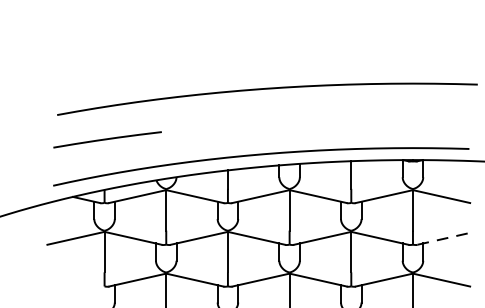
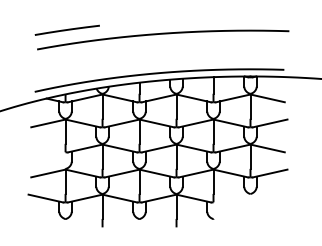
line: (106, 138) -> (66, 29), moved
line: (446, 238) -> (270, 123), dashed -> solid

